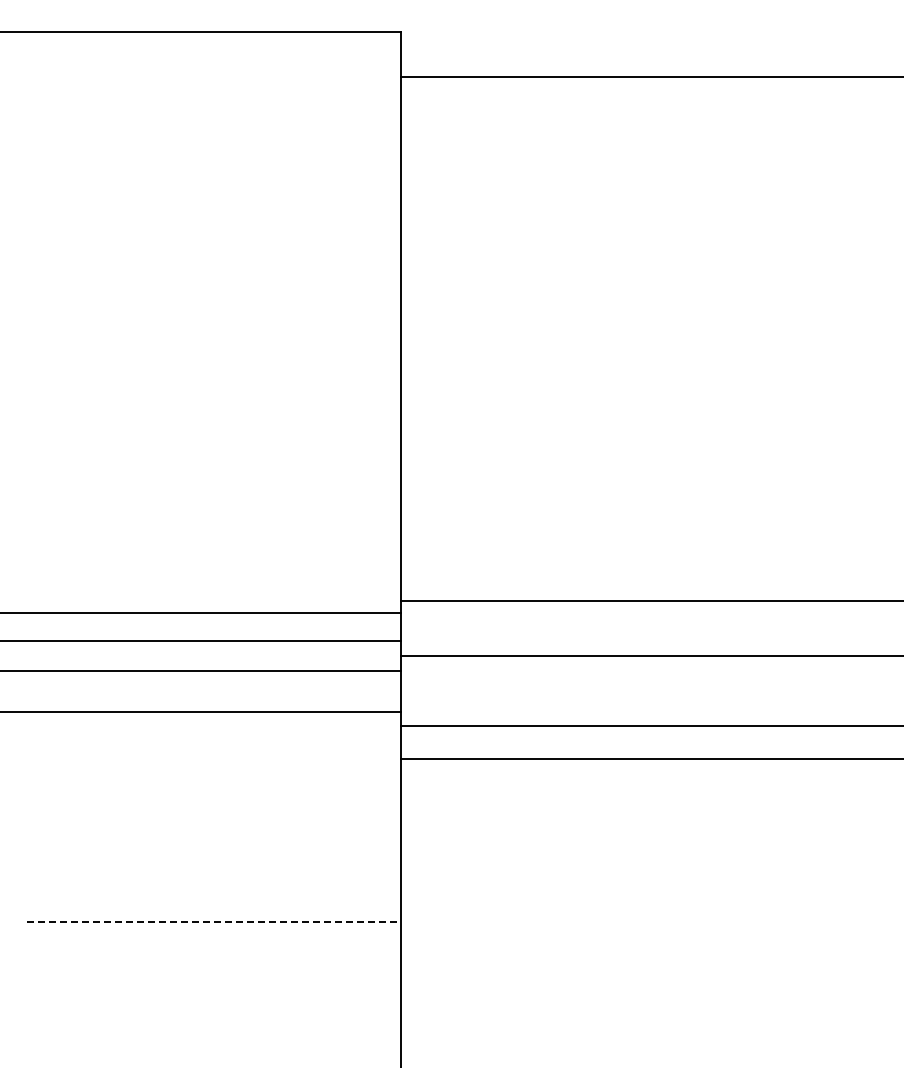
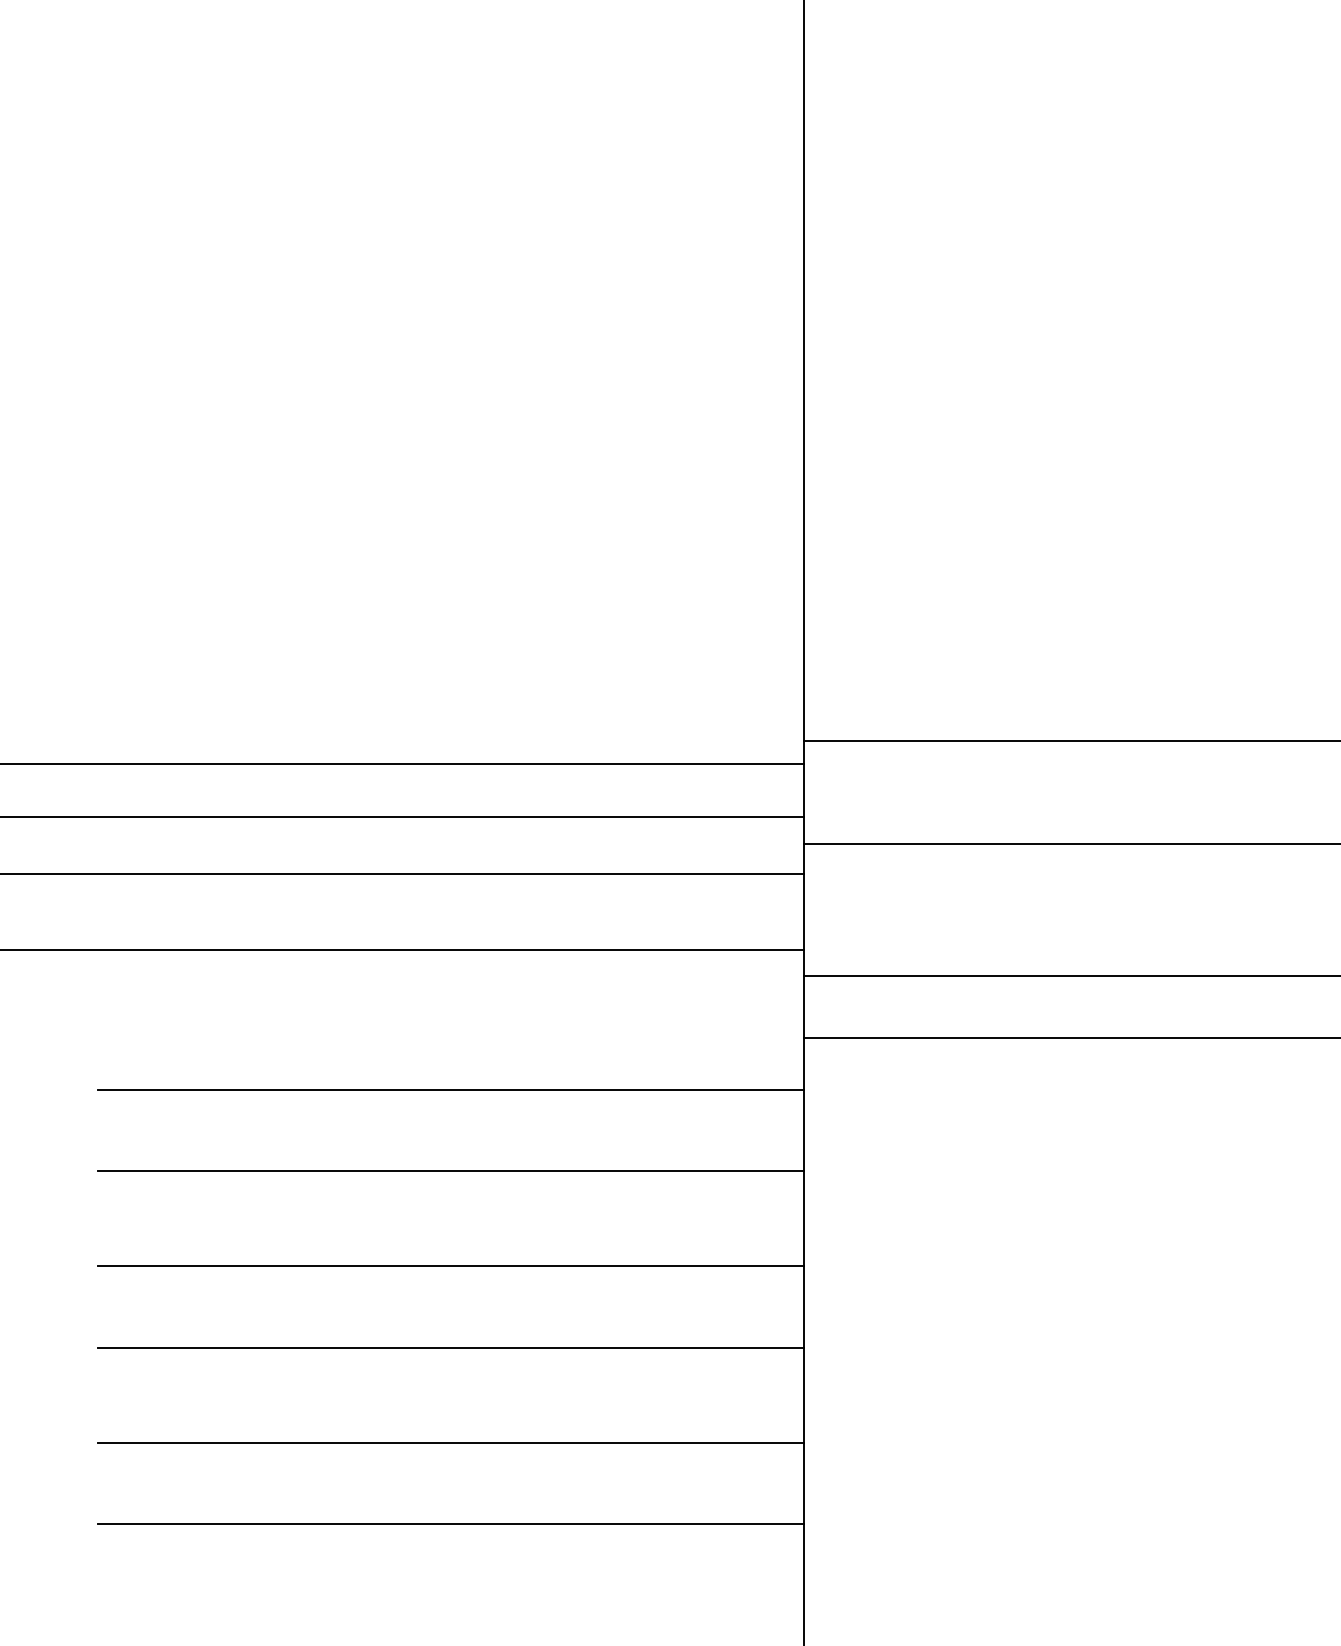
line: (214, 785) -> (451, 1089), added
line: (214, 828) -> (451, 1170), added
line: (214, 879) -> (451, 1266), added
line: (214, 922) -> (451, 1347), dashed -> solid
line: (214, 972) -> (451, 1442), added
line: (214, 1015) -> (451, 1523), added

